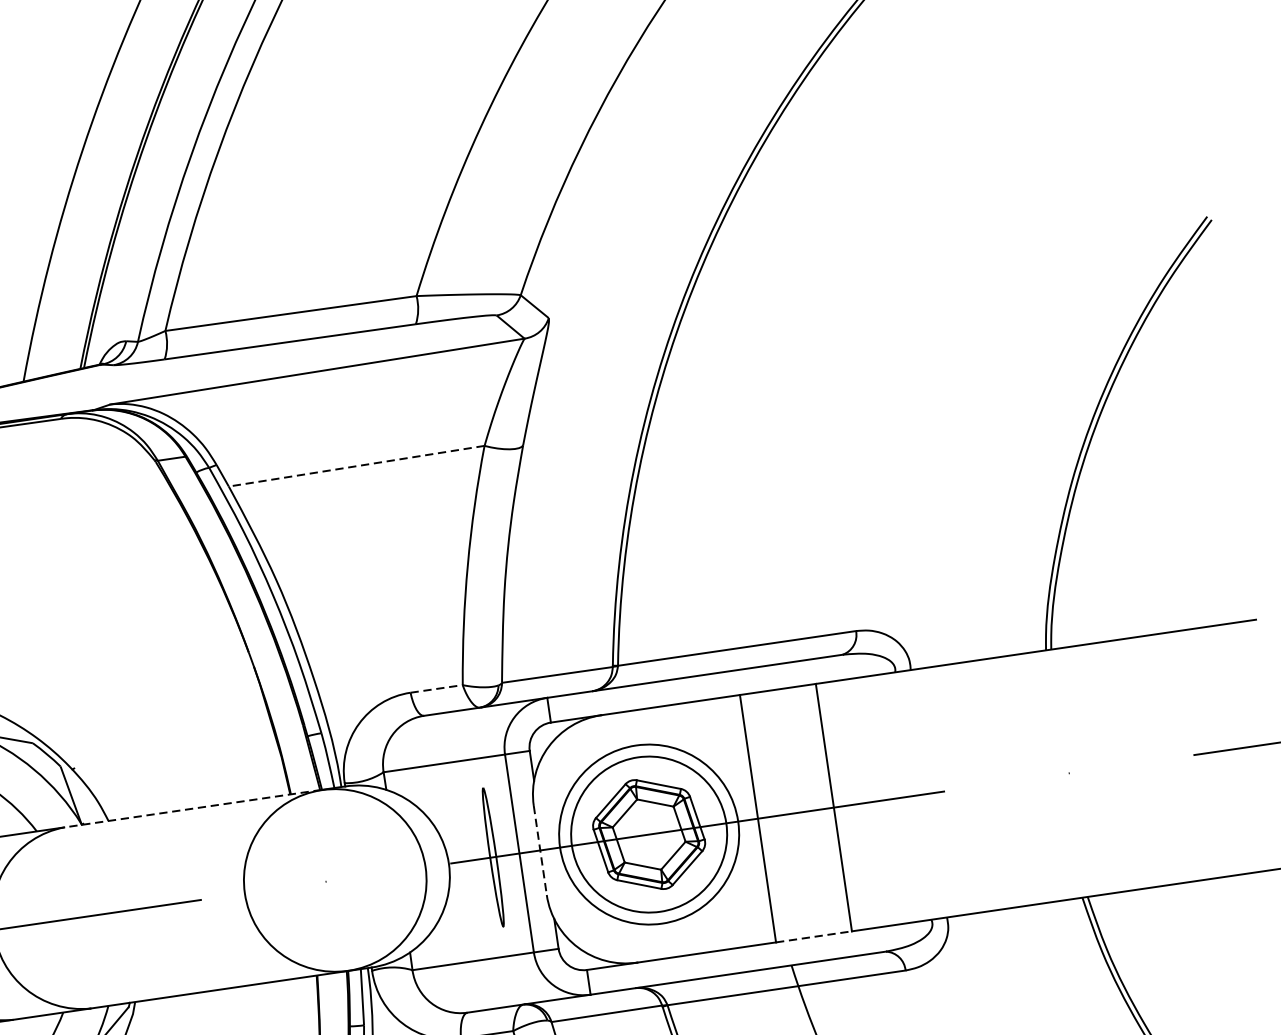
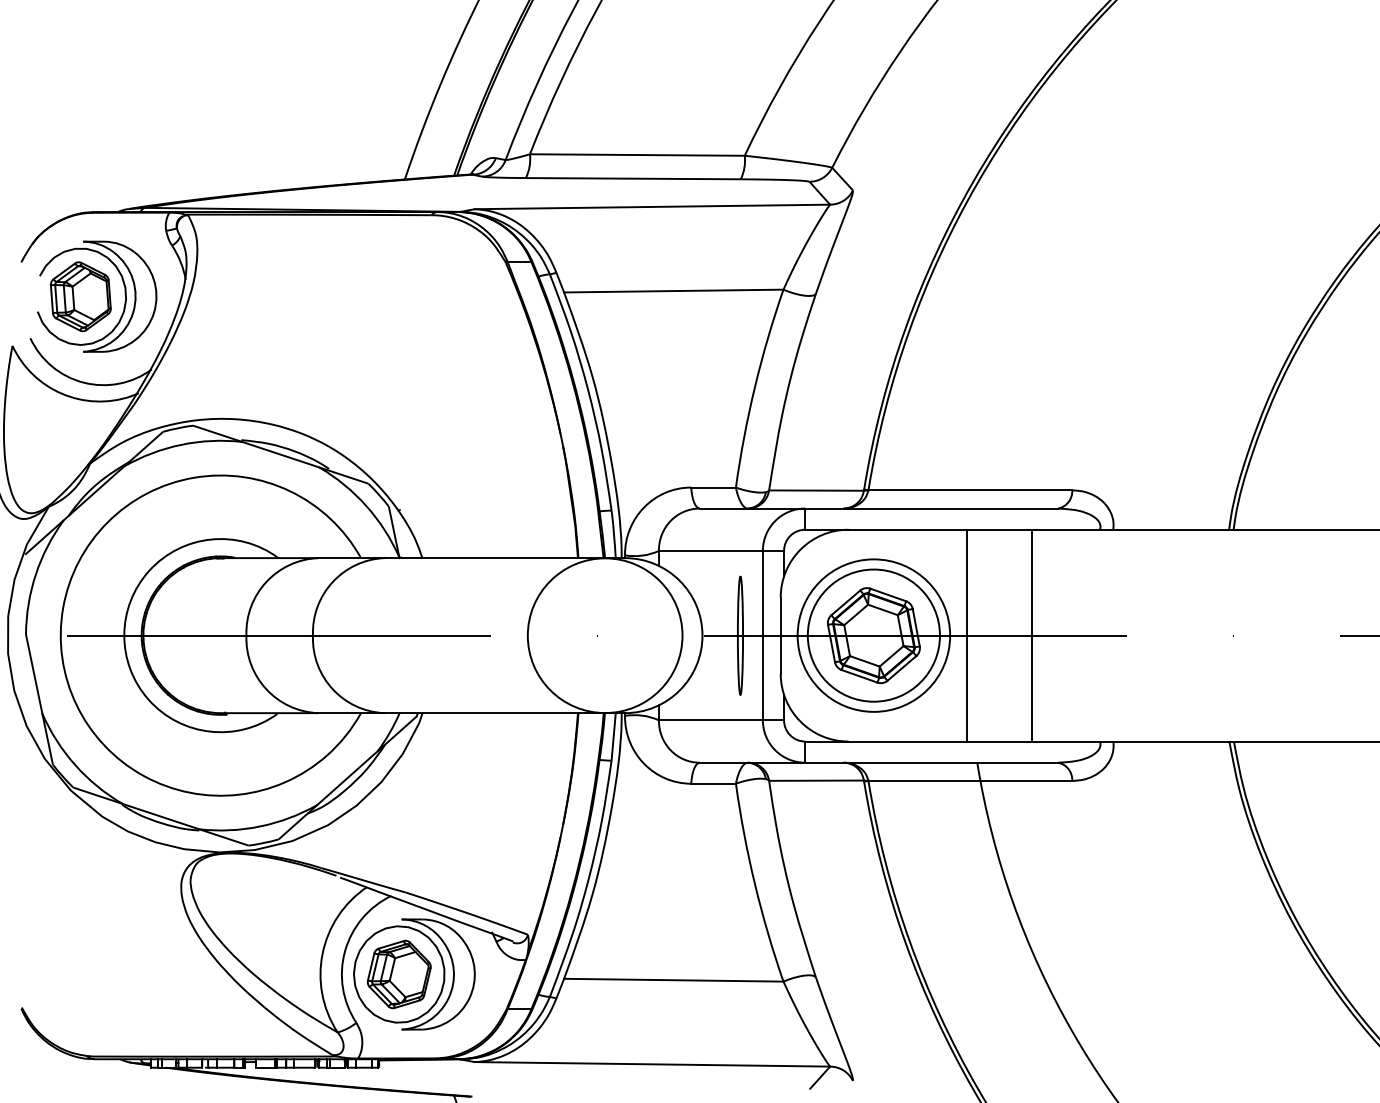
line: (356, 466) -> (673, 291), dashed -> solid
line: (437, 688) -> (714, 487), dashed -> solid
line: (192, 809) -> (494, 558), dashed -> solid
line: (540, 851) -> (780, 636), dashed -> solid
line: (815, 936) -> (1000, 741), dashed -> solid

